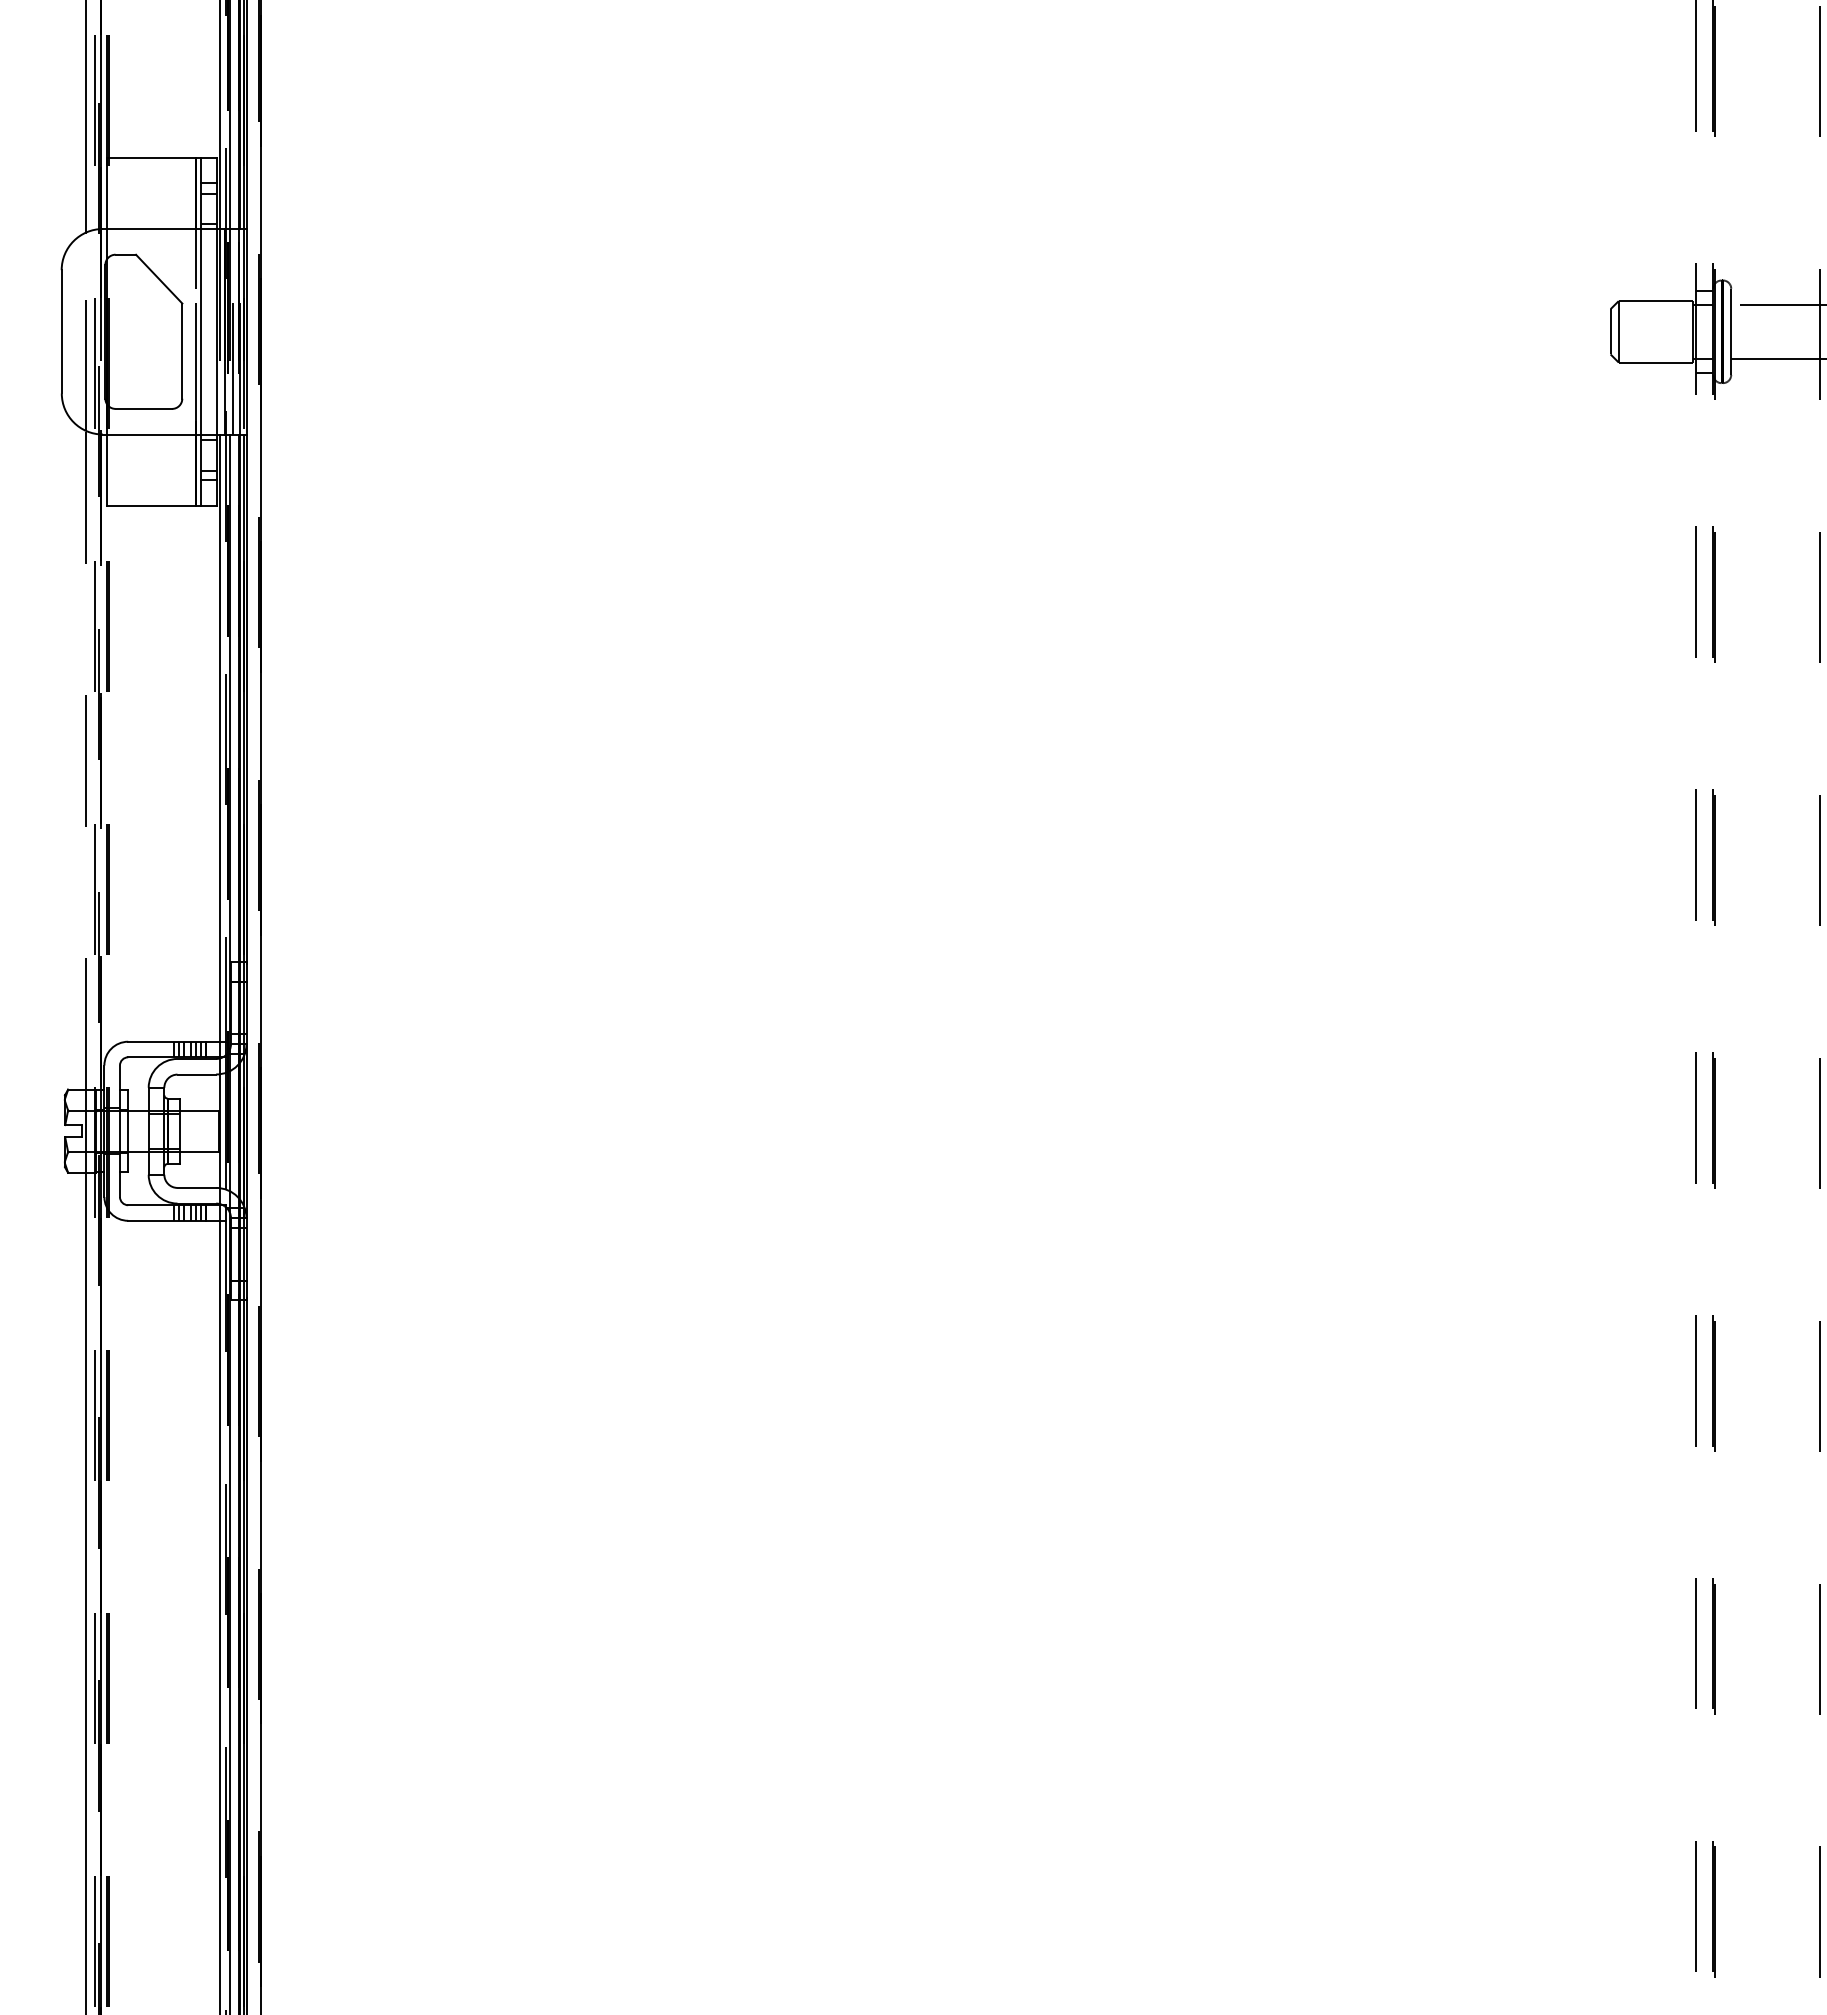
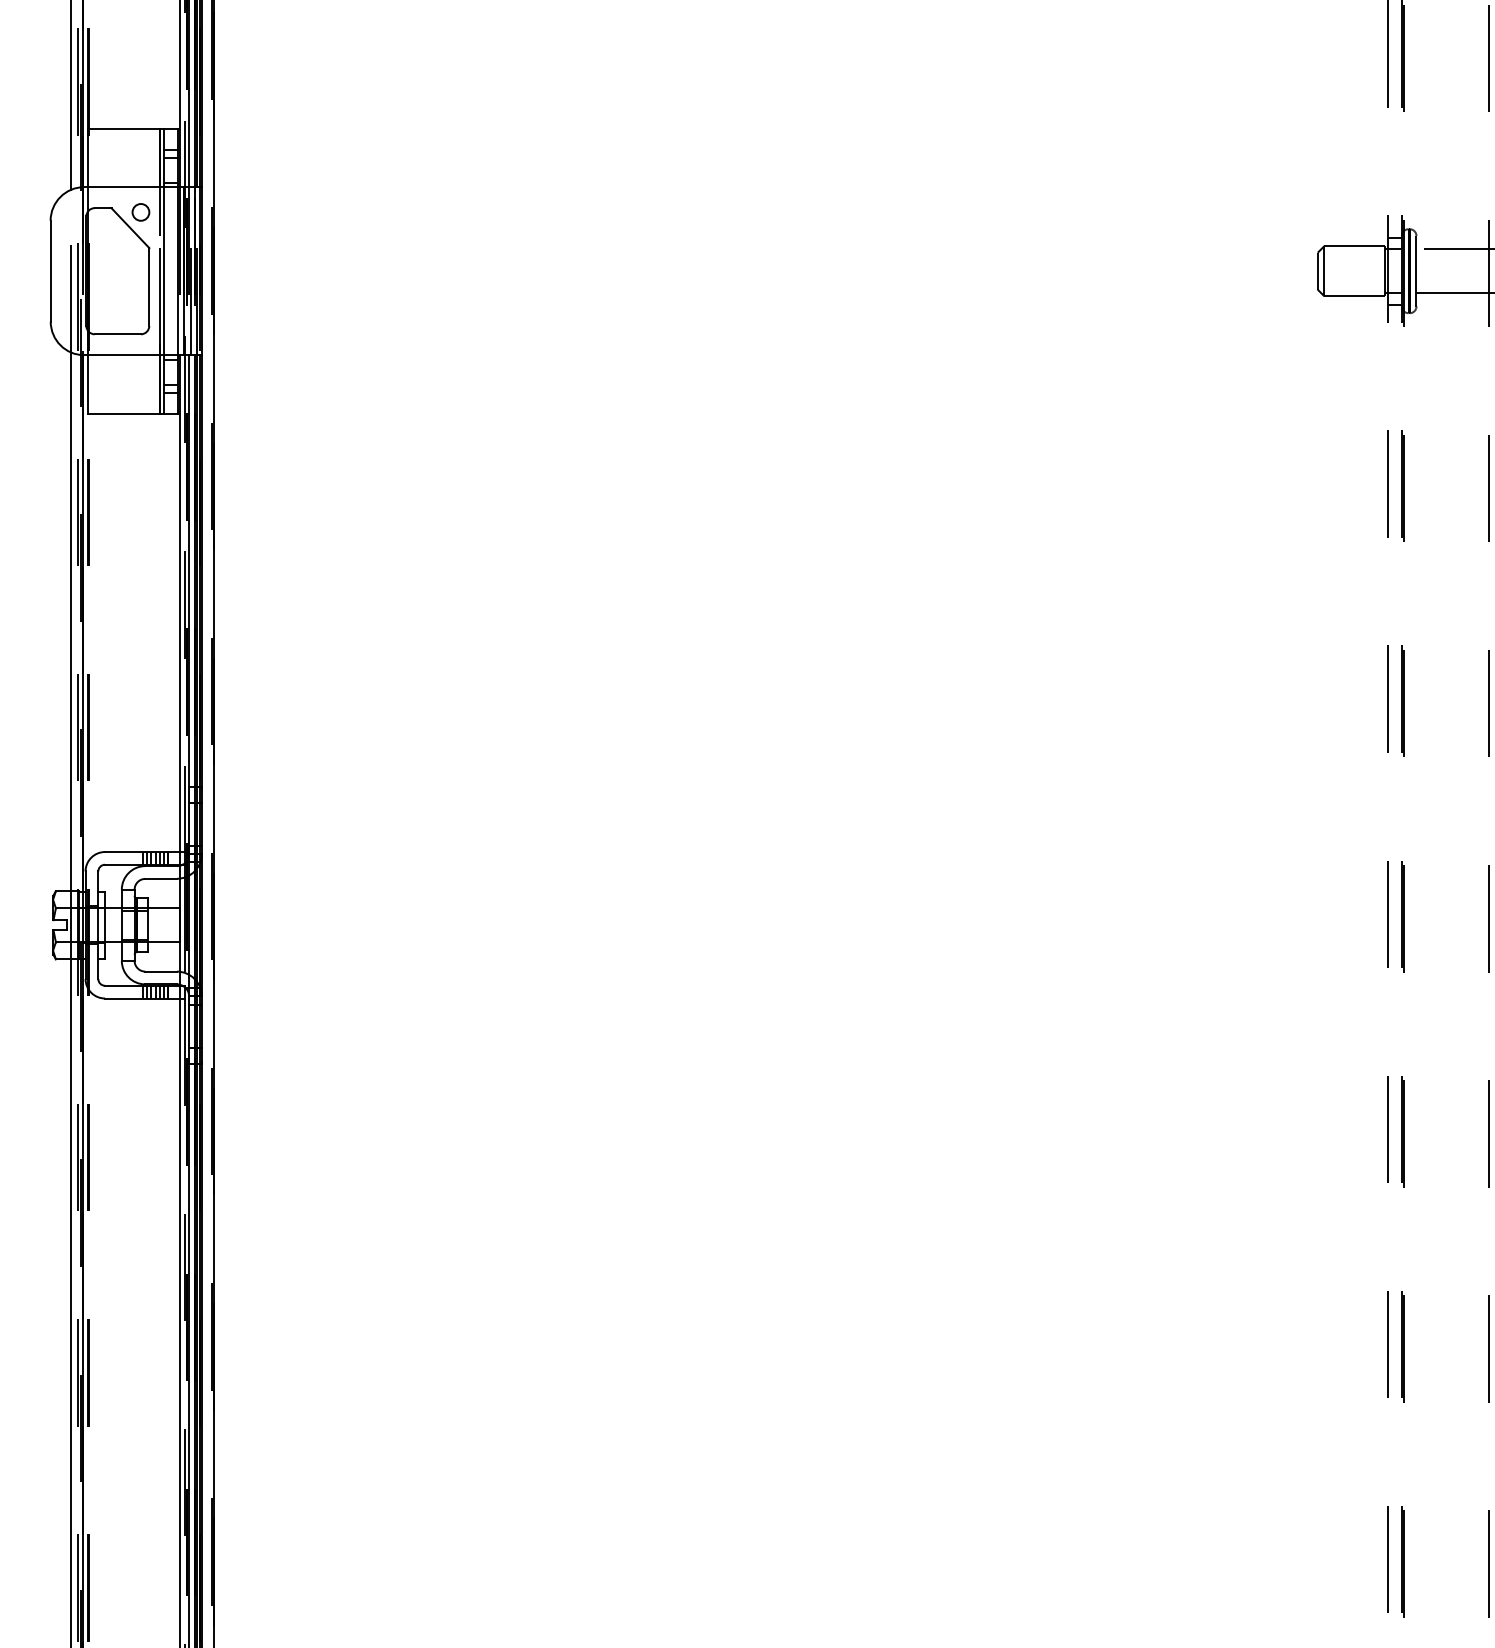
circle: (172, 259) -> (141, 212), added
line: (86, 759) -> (70, 621), dashed -> solid
line: (100, 762) -> (82, 623), dashed -> solid

